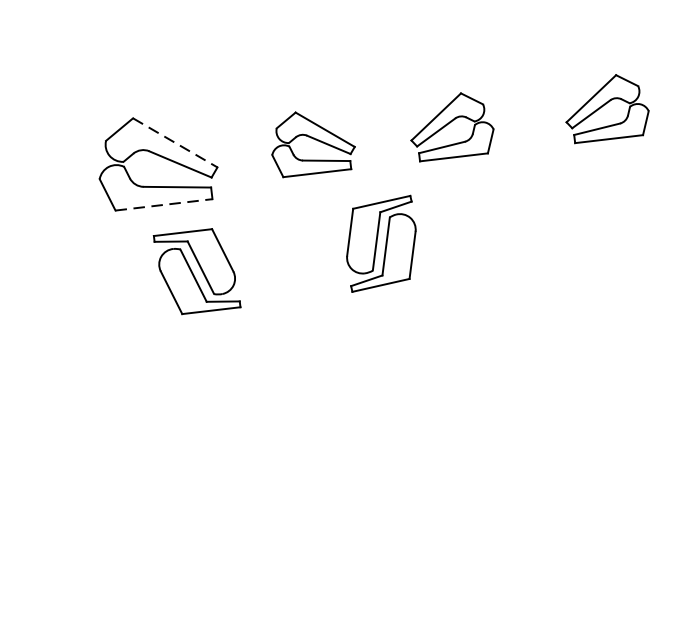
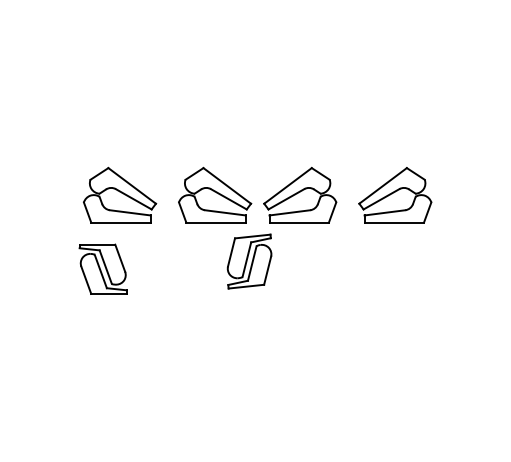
part: (606, 108) -> (395, 195), size x1.43
part: (451, 126) -> (300, 195), size x1.43
part: (312, 140) -> (215, 194), size x1.43
line: (175, 142) -> (132, 185), dashed -> solid
line: (163, 204) -> (120, 222), dashed -> solid
part: (195, 270) -> (102, 268), moved

